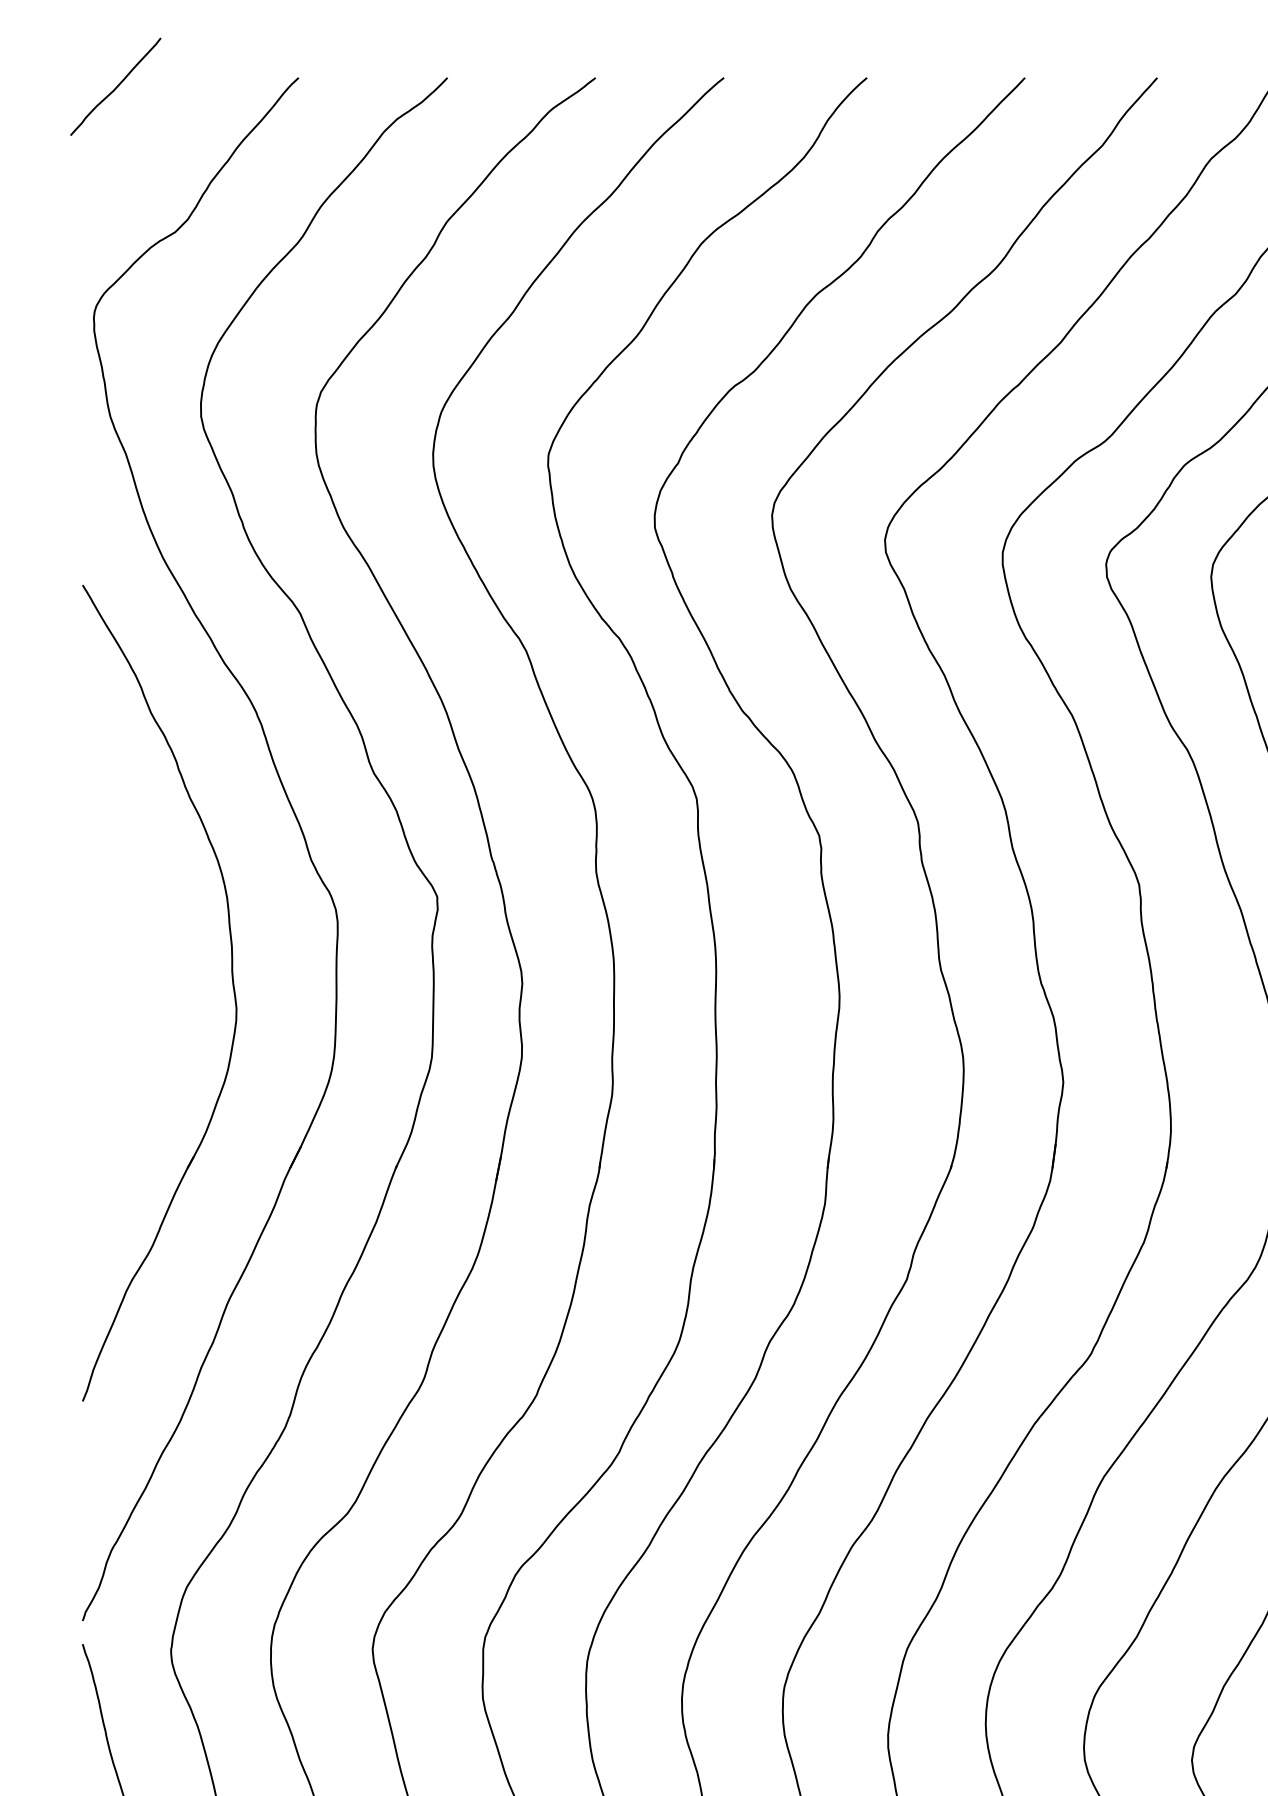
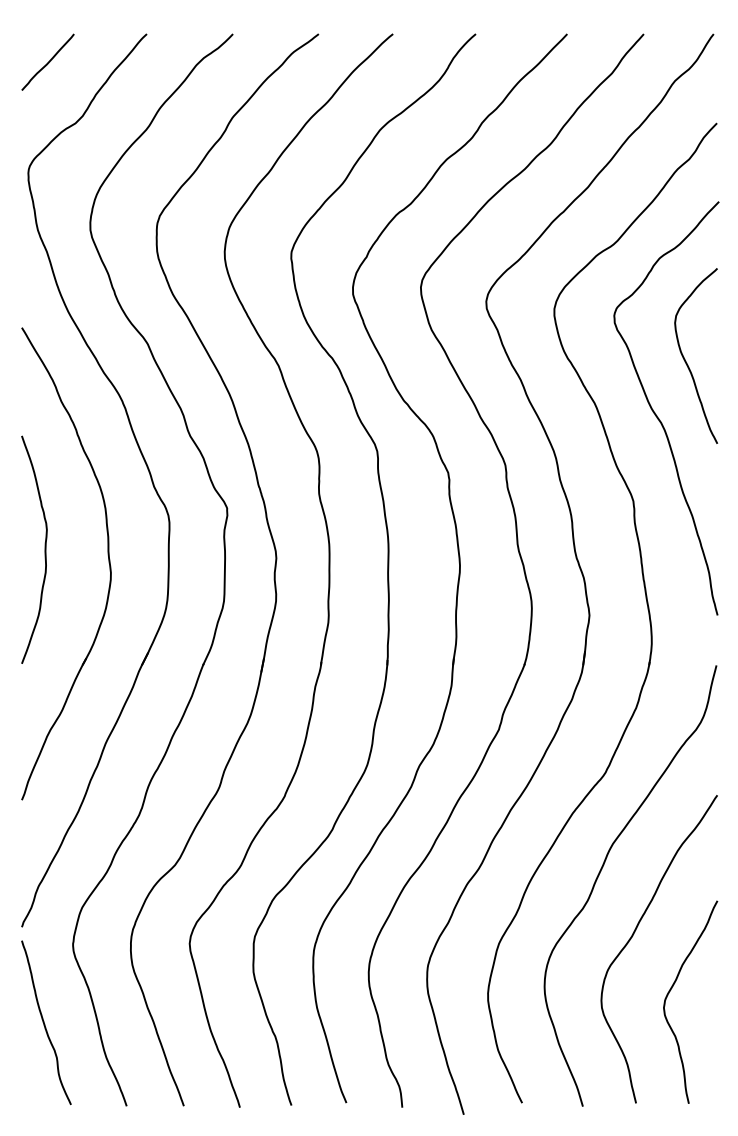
curve: (116, 85) -> (48, 61), moved
curve: (121, 968) -> (44, 549), added

